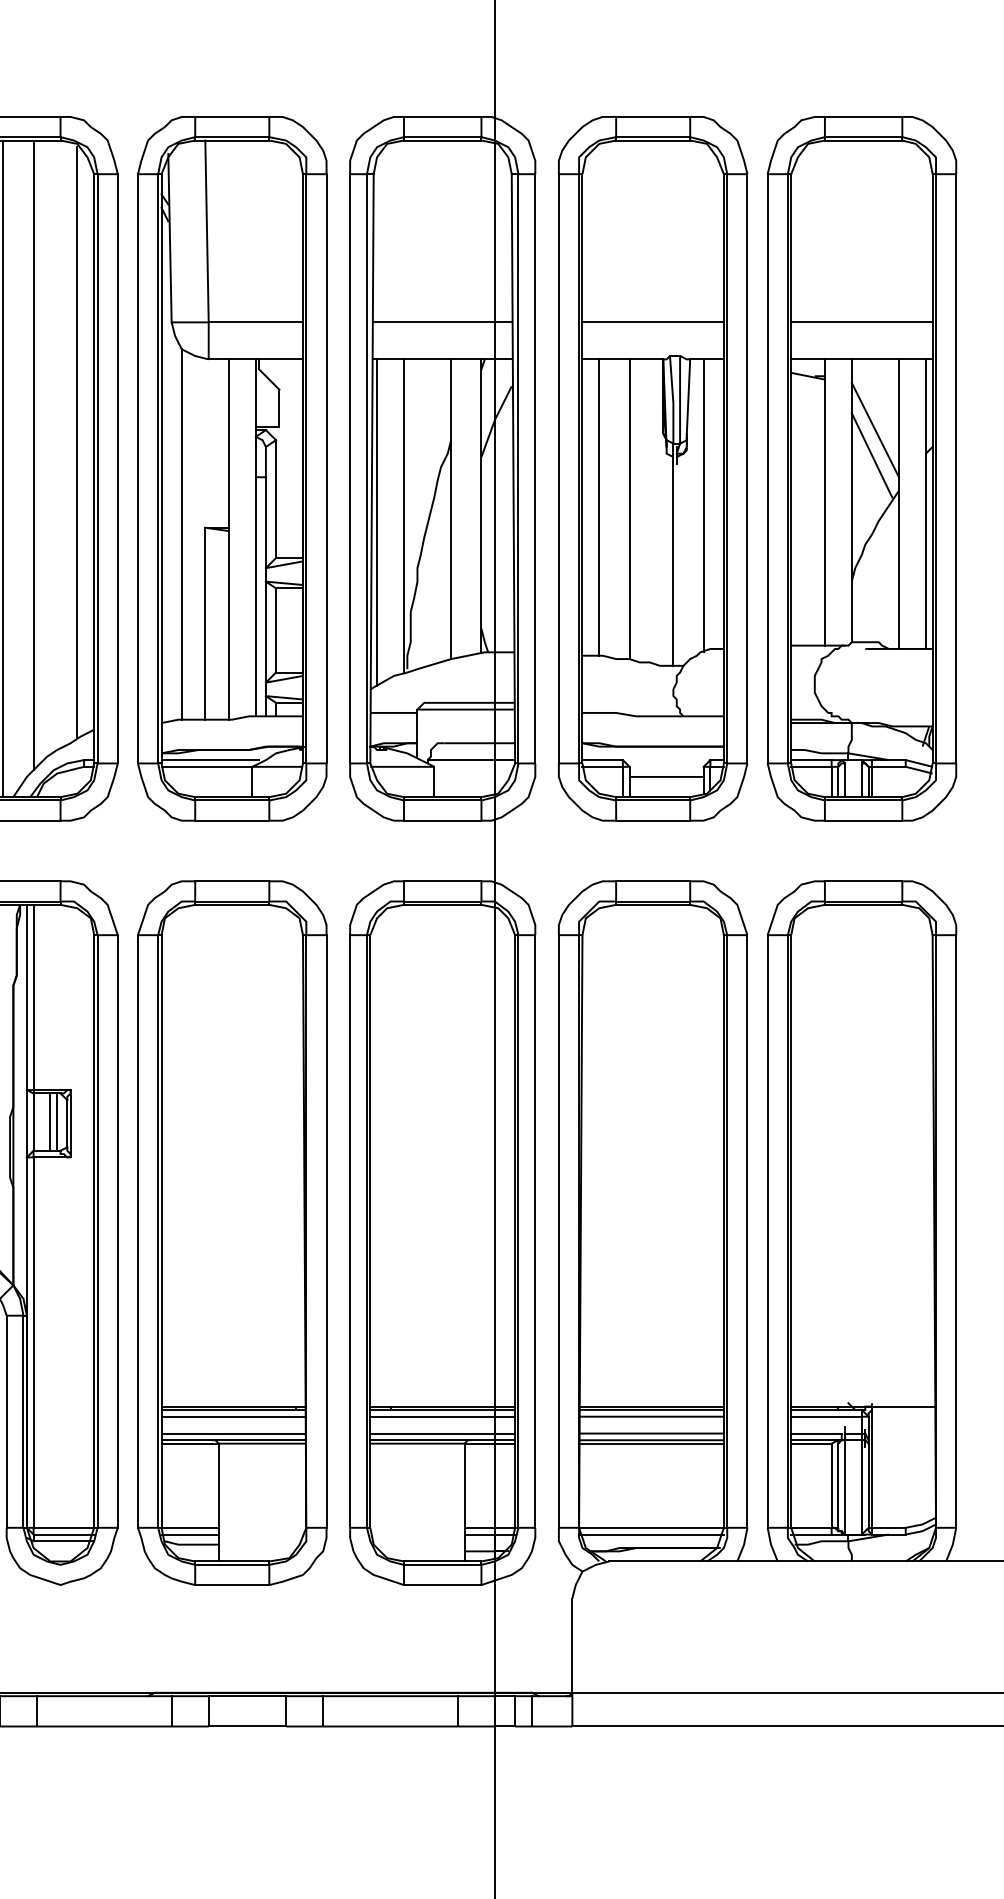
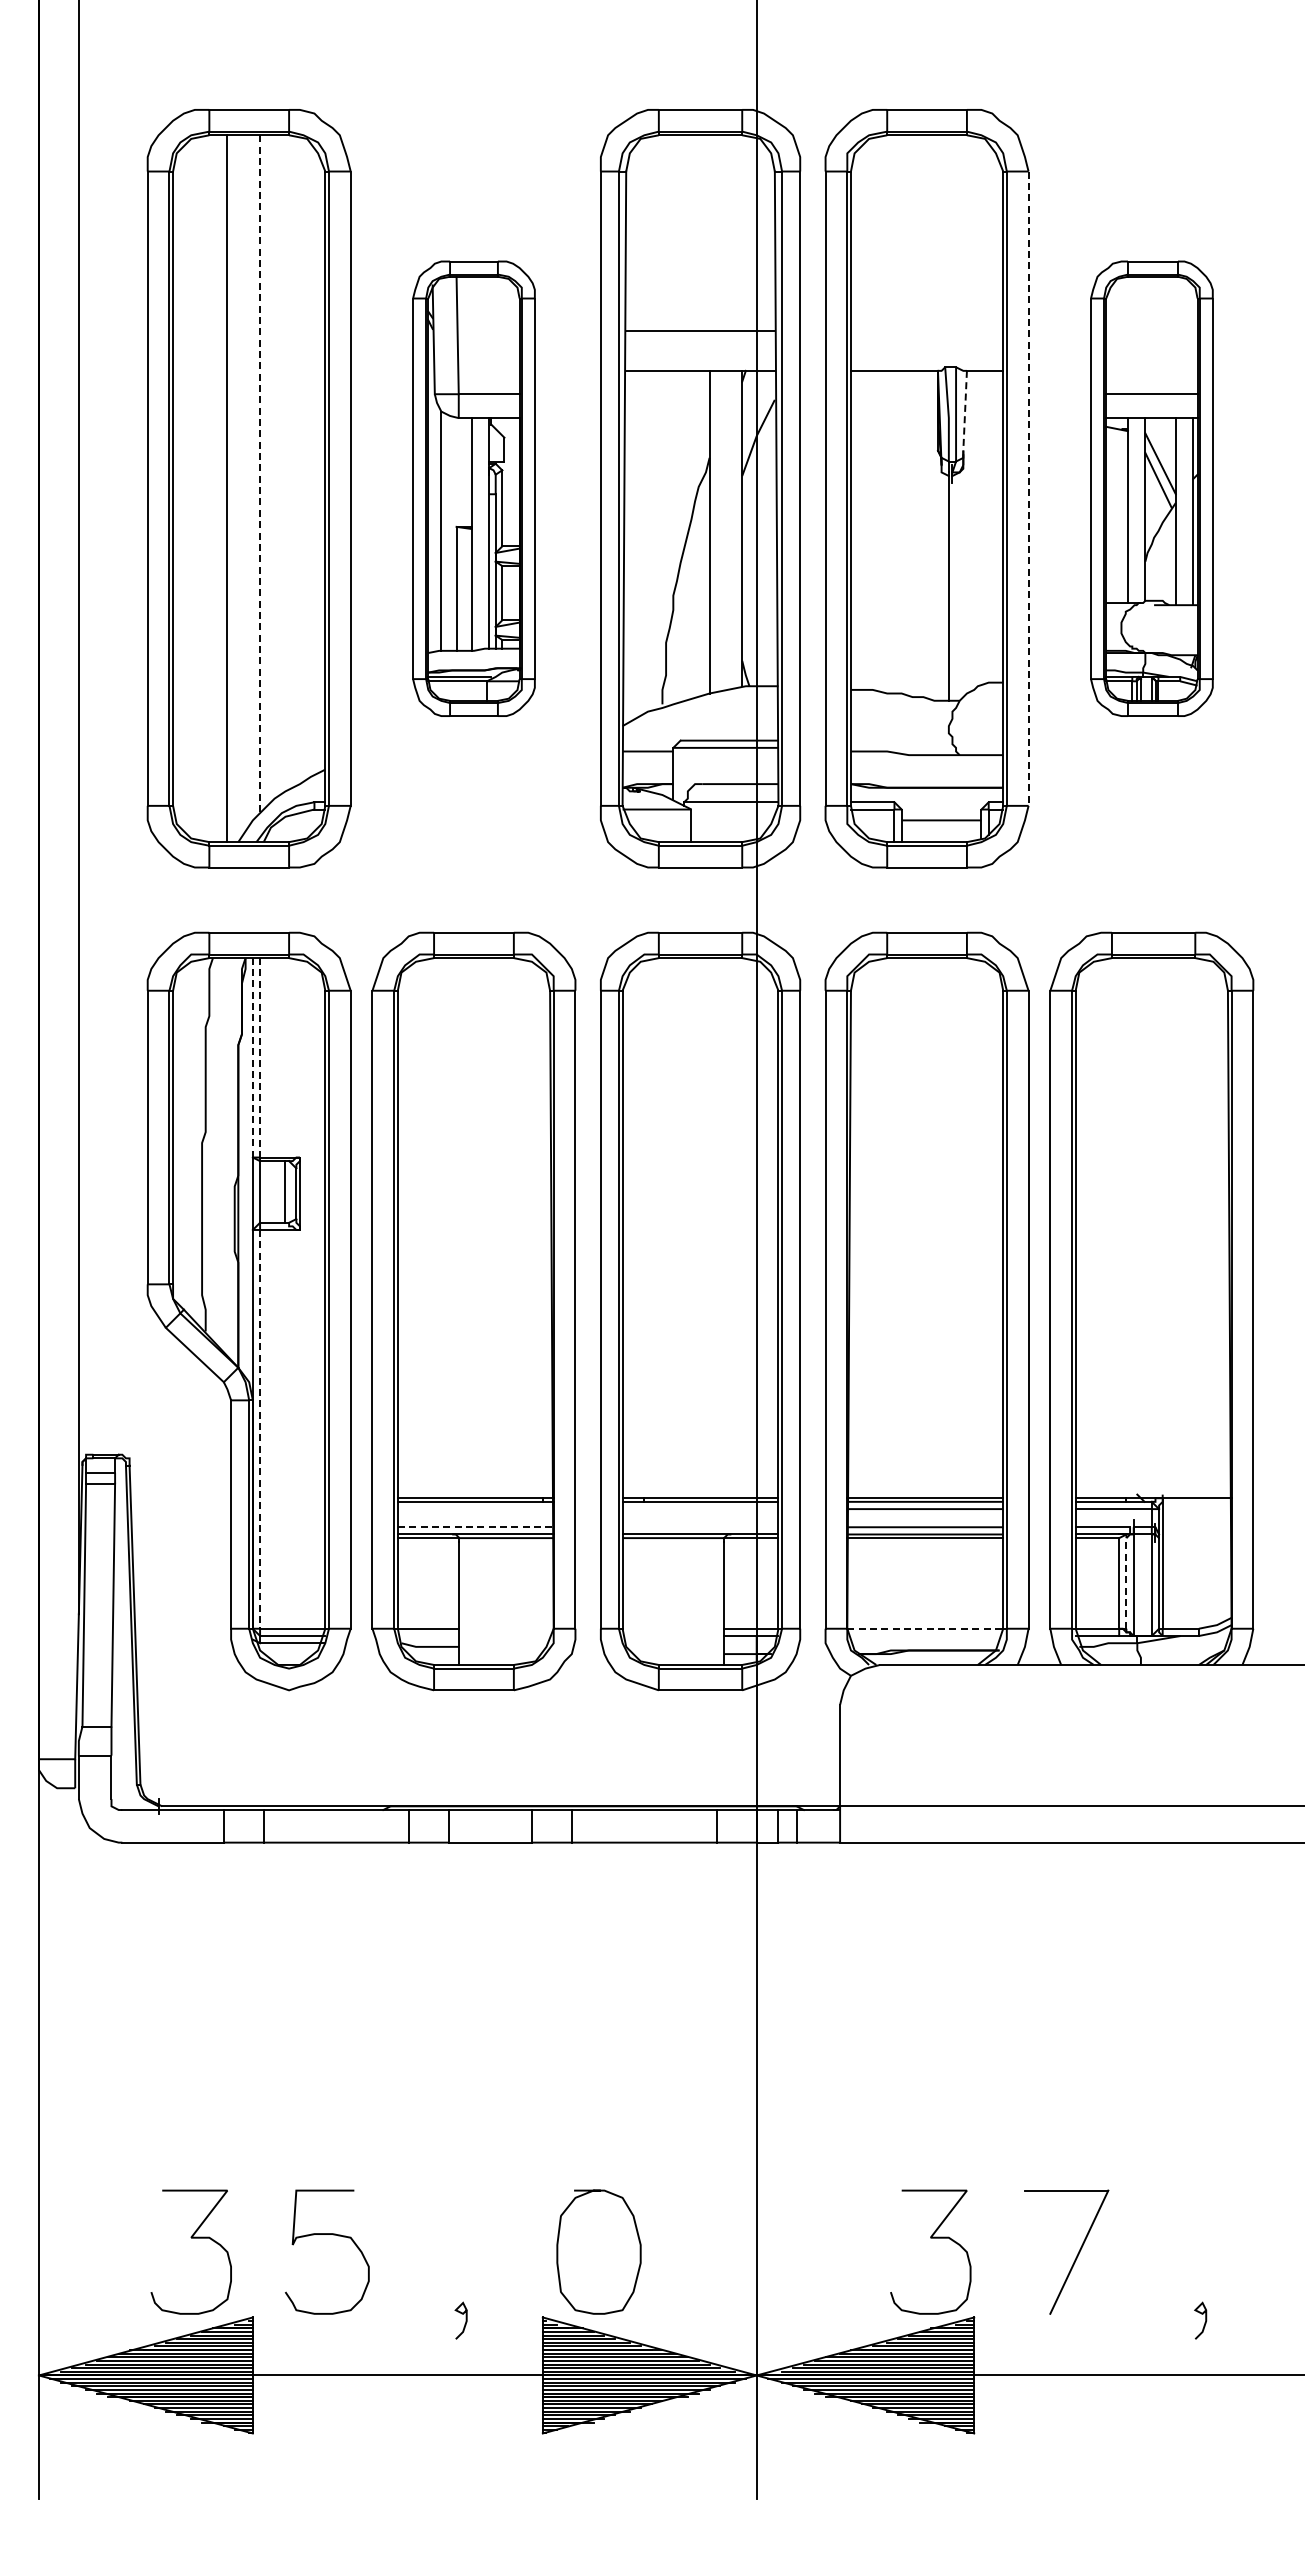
line: (652, 322) -> (926, 331), removed
line: (688, 396) -> (965, 410), solid -> dashed
line: (77, 441) -> (307, 459), removed
line: (33, 455) -> (260, 474), solid -> dashed
part: (231, 468) -> (473, 488), size x0.6
part: (861, 468) -> (1151, 488), size x0.6
line: (747, 469) -> (1028, 489), solid -> dashed
line: (703, 505) -> (981, 528), removed
line: (599, 506) -> (869, 529), removed
line: (629, 508) -> (901, 531), removed
line: (403, 515) -> (658, 538), removed
line: (376, 522) -> (629, 546), removed
line: (26, 997) -> (252, 1057), solid -> dashed
line: (33, 997) -> (260, 1057), solid -> dashed
line: (50, 1121) -> (278, 1191), removed
line: (33, 1342) -> (260, 1429), solid -> dashed
line: (233, 1417) -> (475, 1509), removed
line: (442, 1417) -> (700, 1509), removed
line: (233, 1433) -> (475, 1527), solid -> dashed
line: (442, 1433) -> (700, 1527), removed
line: (838, 1484) -> (1126, 1582), solid -> dashed
line: (651, 1527) -> (925, 1628), solid -> dashed
line: (190, 1535) -> (428, 1636), removed
line: (651, 1535) -> (925, 1636), removed

